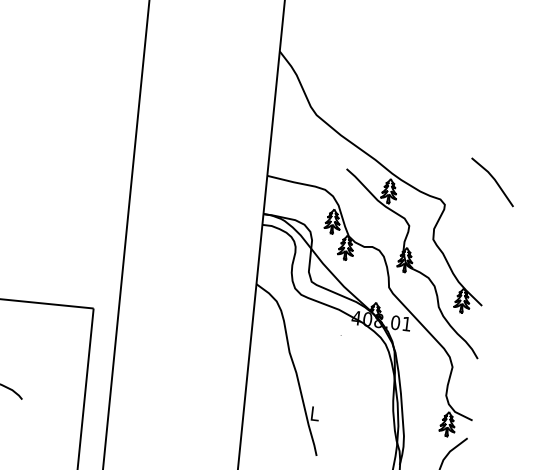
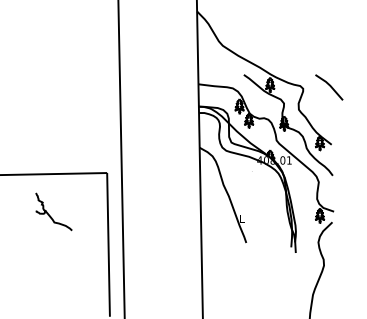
line: (493, 180) -> (329, 86), moved

